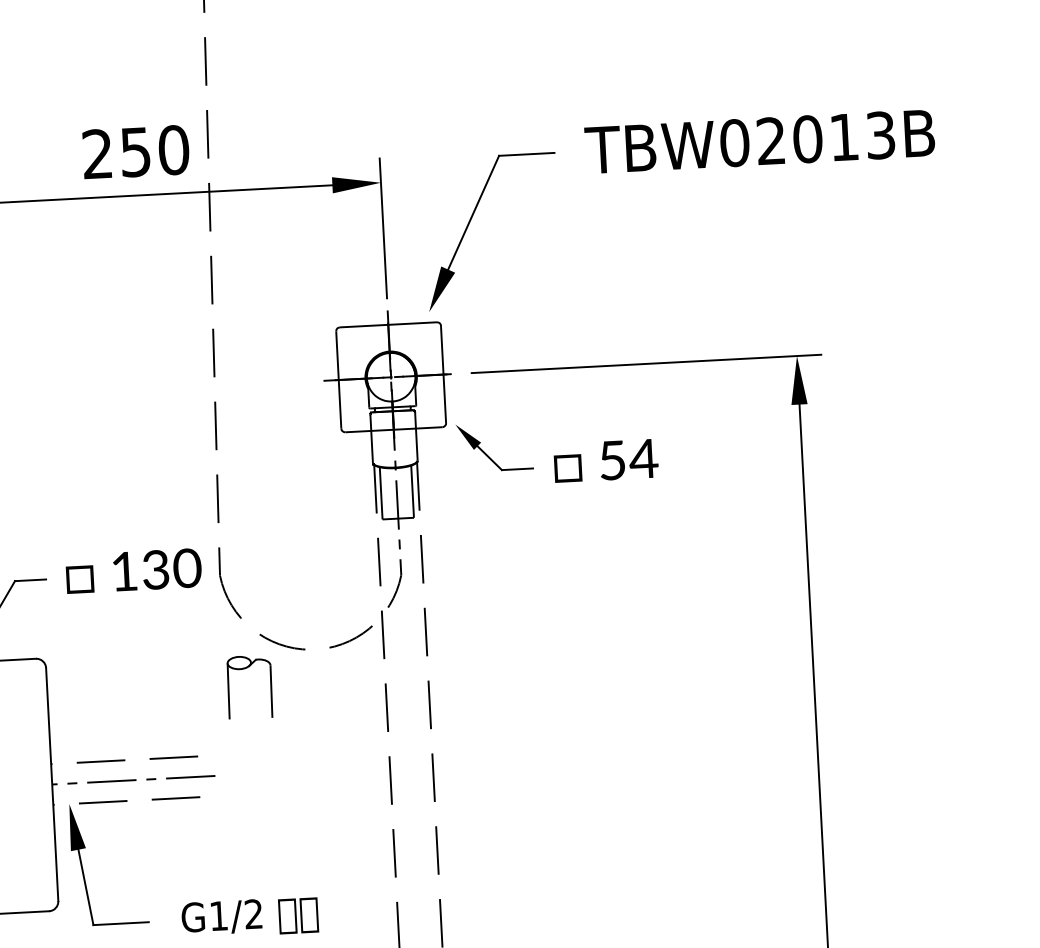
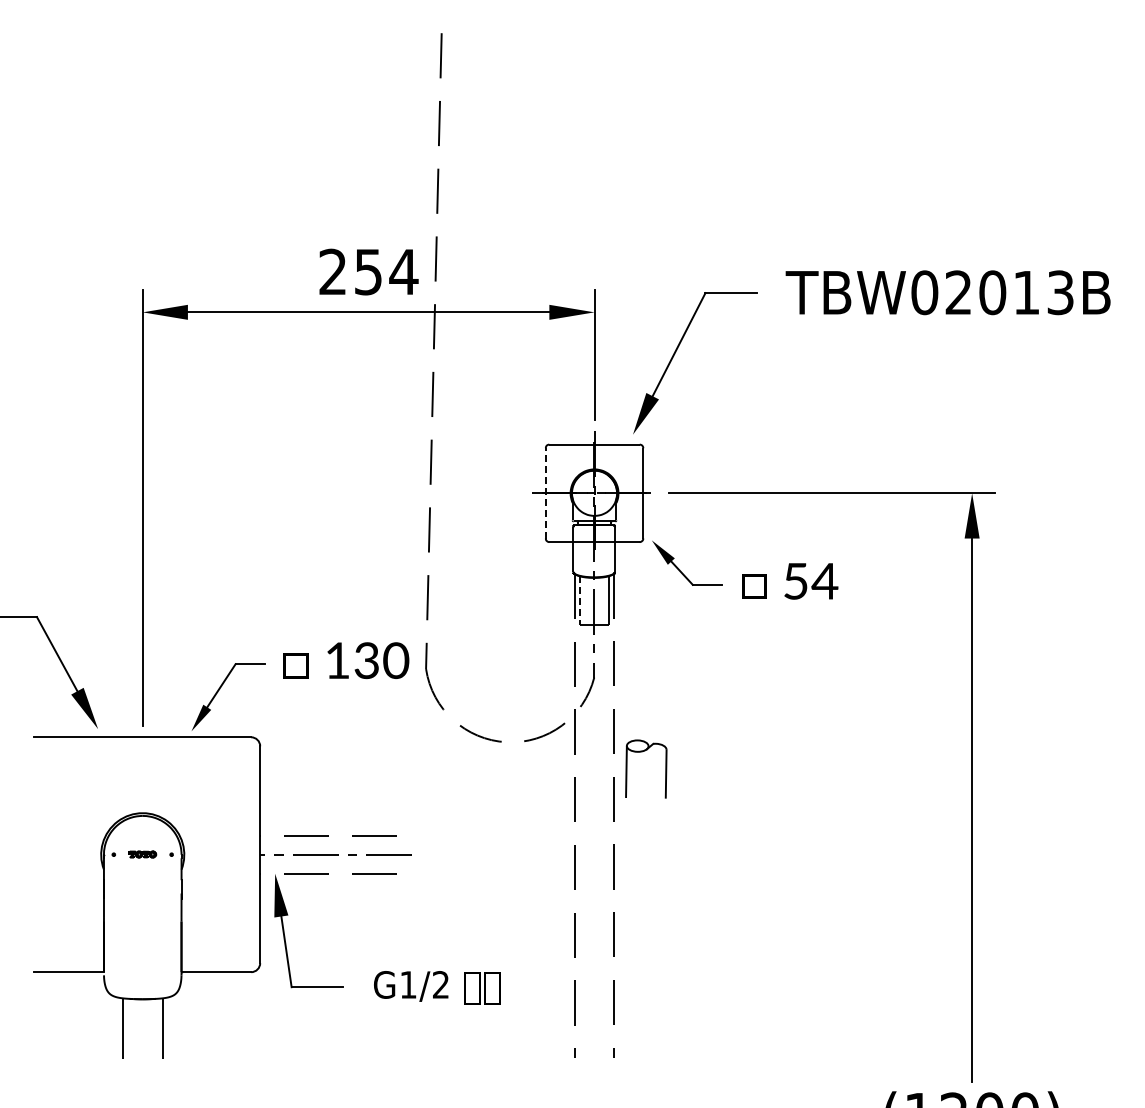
text: (173, 149) -> (403, 271), 250 -> 254
line: (338, 379) -> (545, 492), solid -> dashed
line: (381, 494) -> (579, 601), solid -> dashed
part: (244, 669) -> (642, 752), moved

